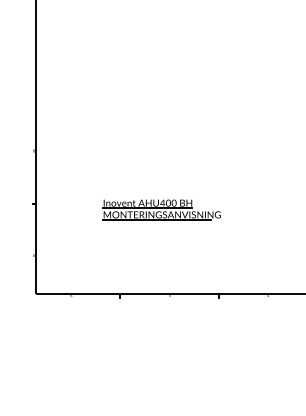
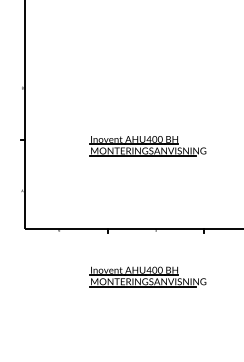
part: (161, 342) -> (147, 276), added

